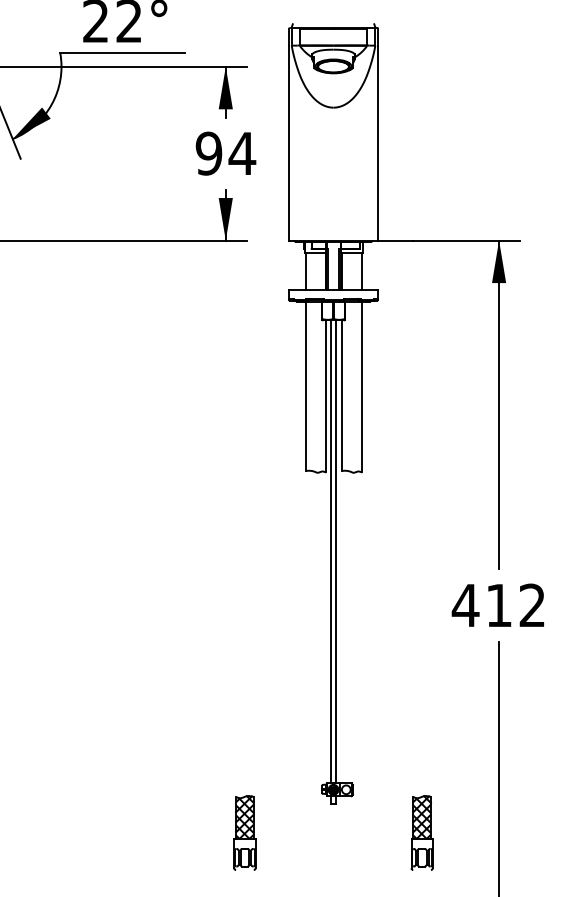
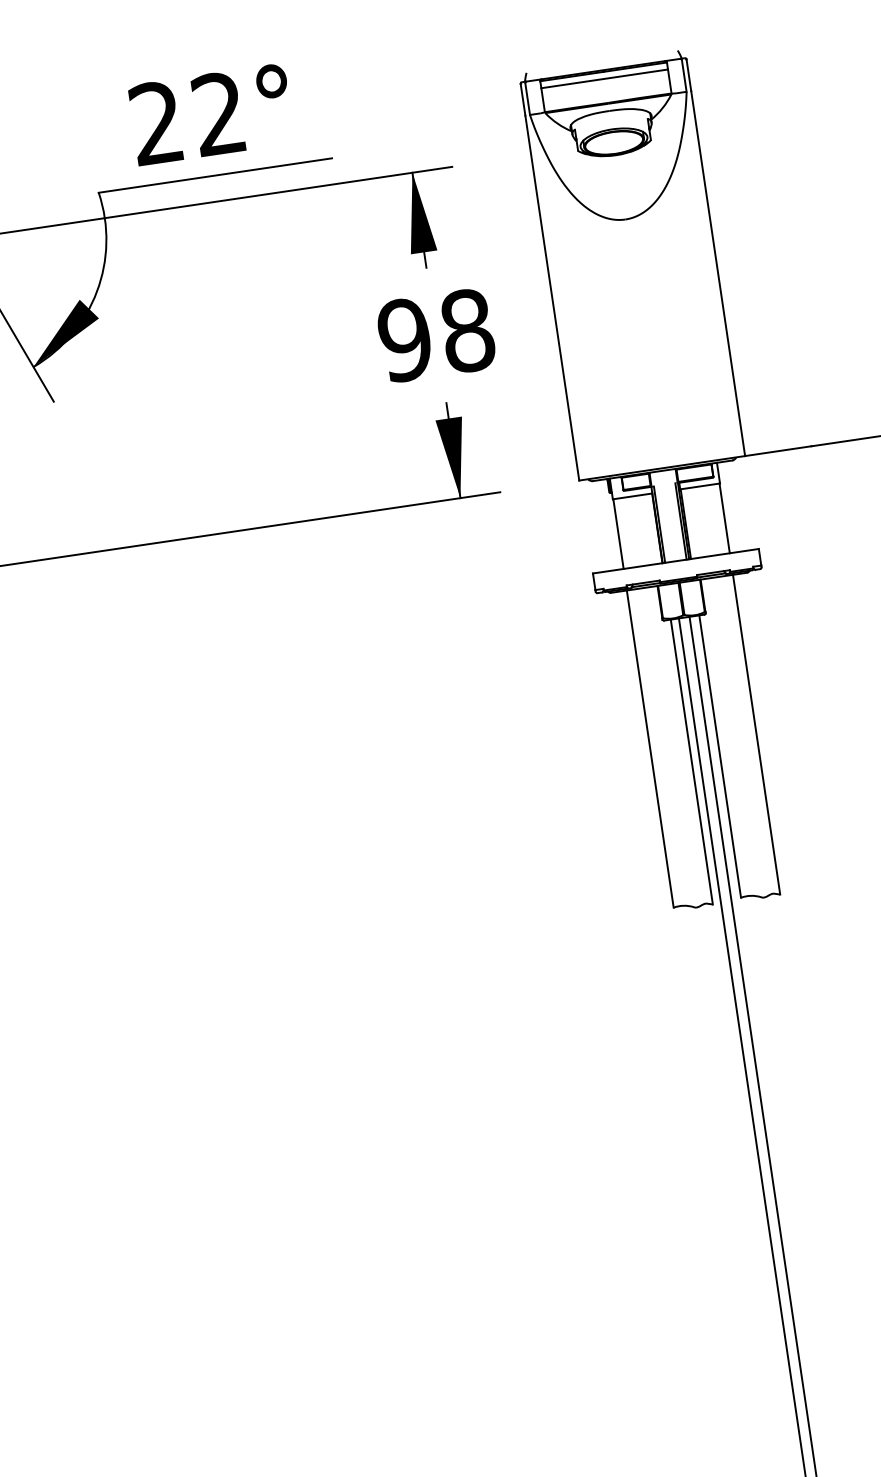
line: (333, 32) -> (604, 78), added
text: (242, 153) -> (467, 330), 94 -> 98

